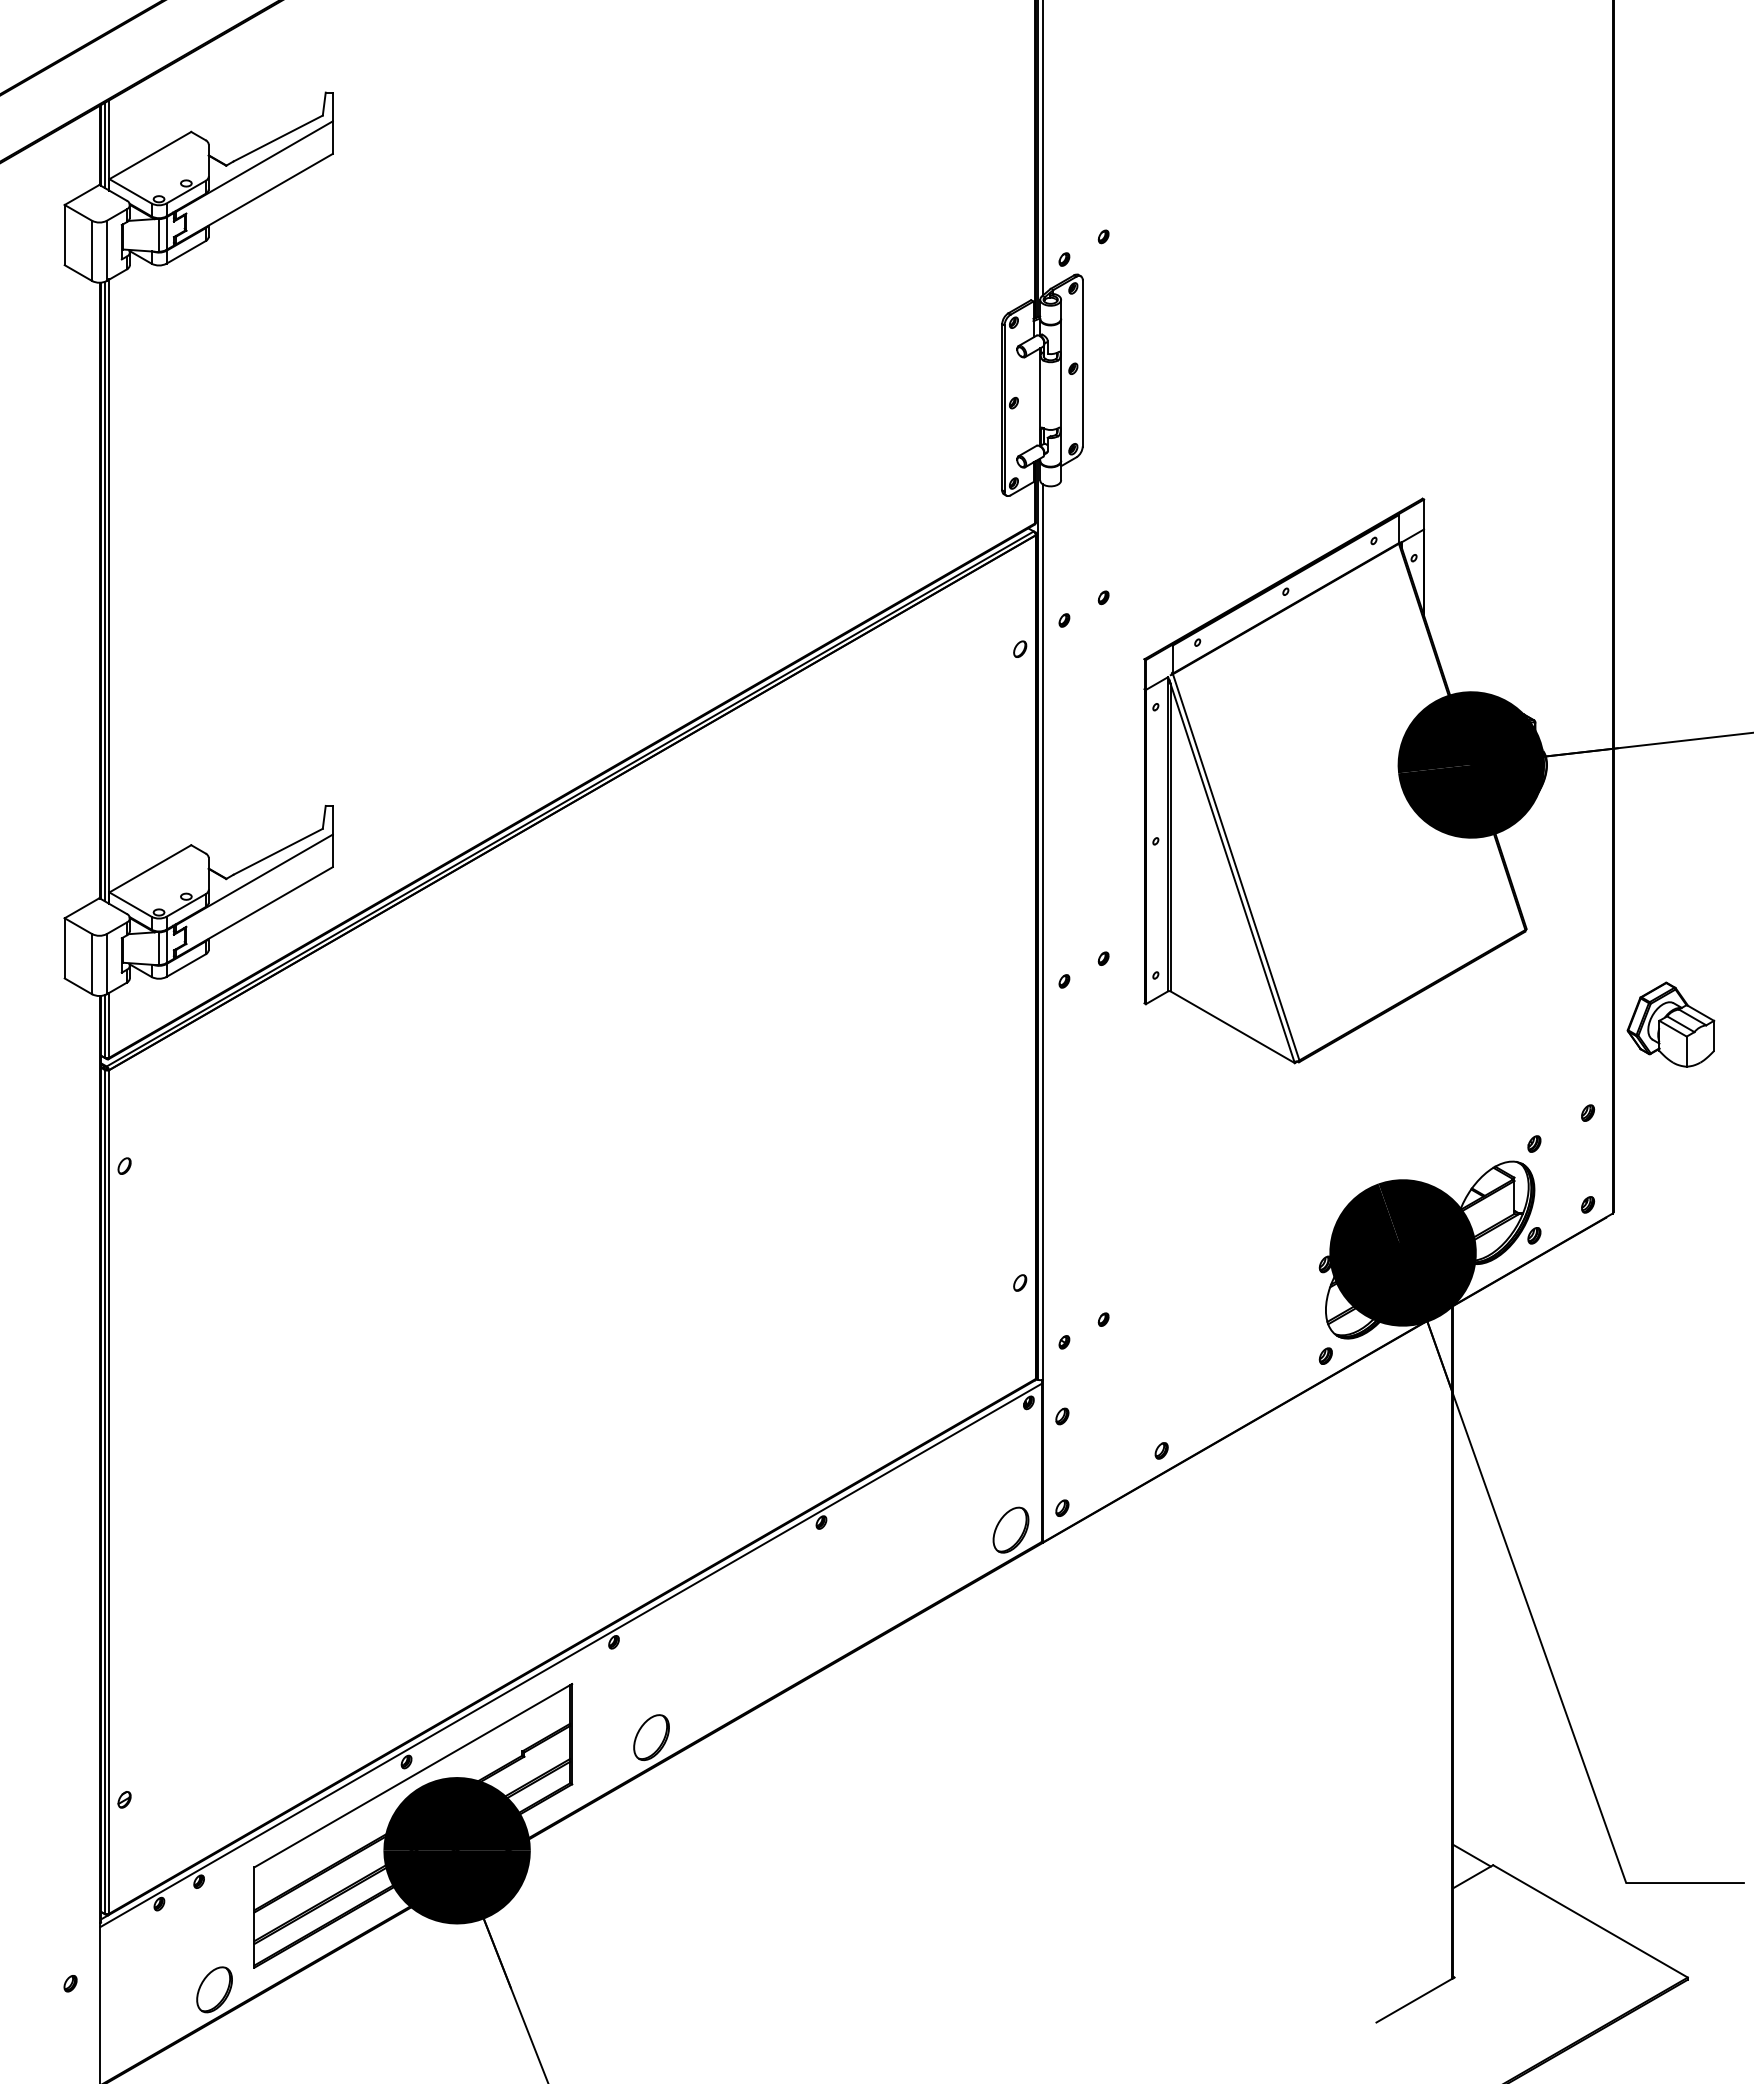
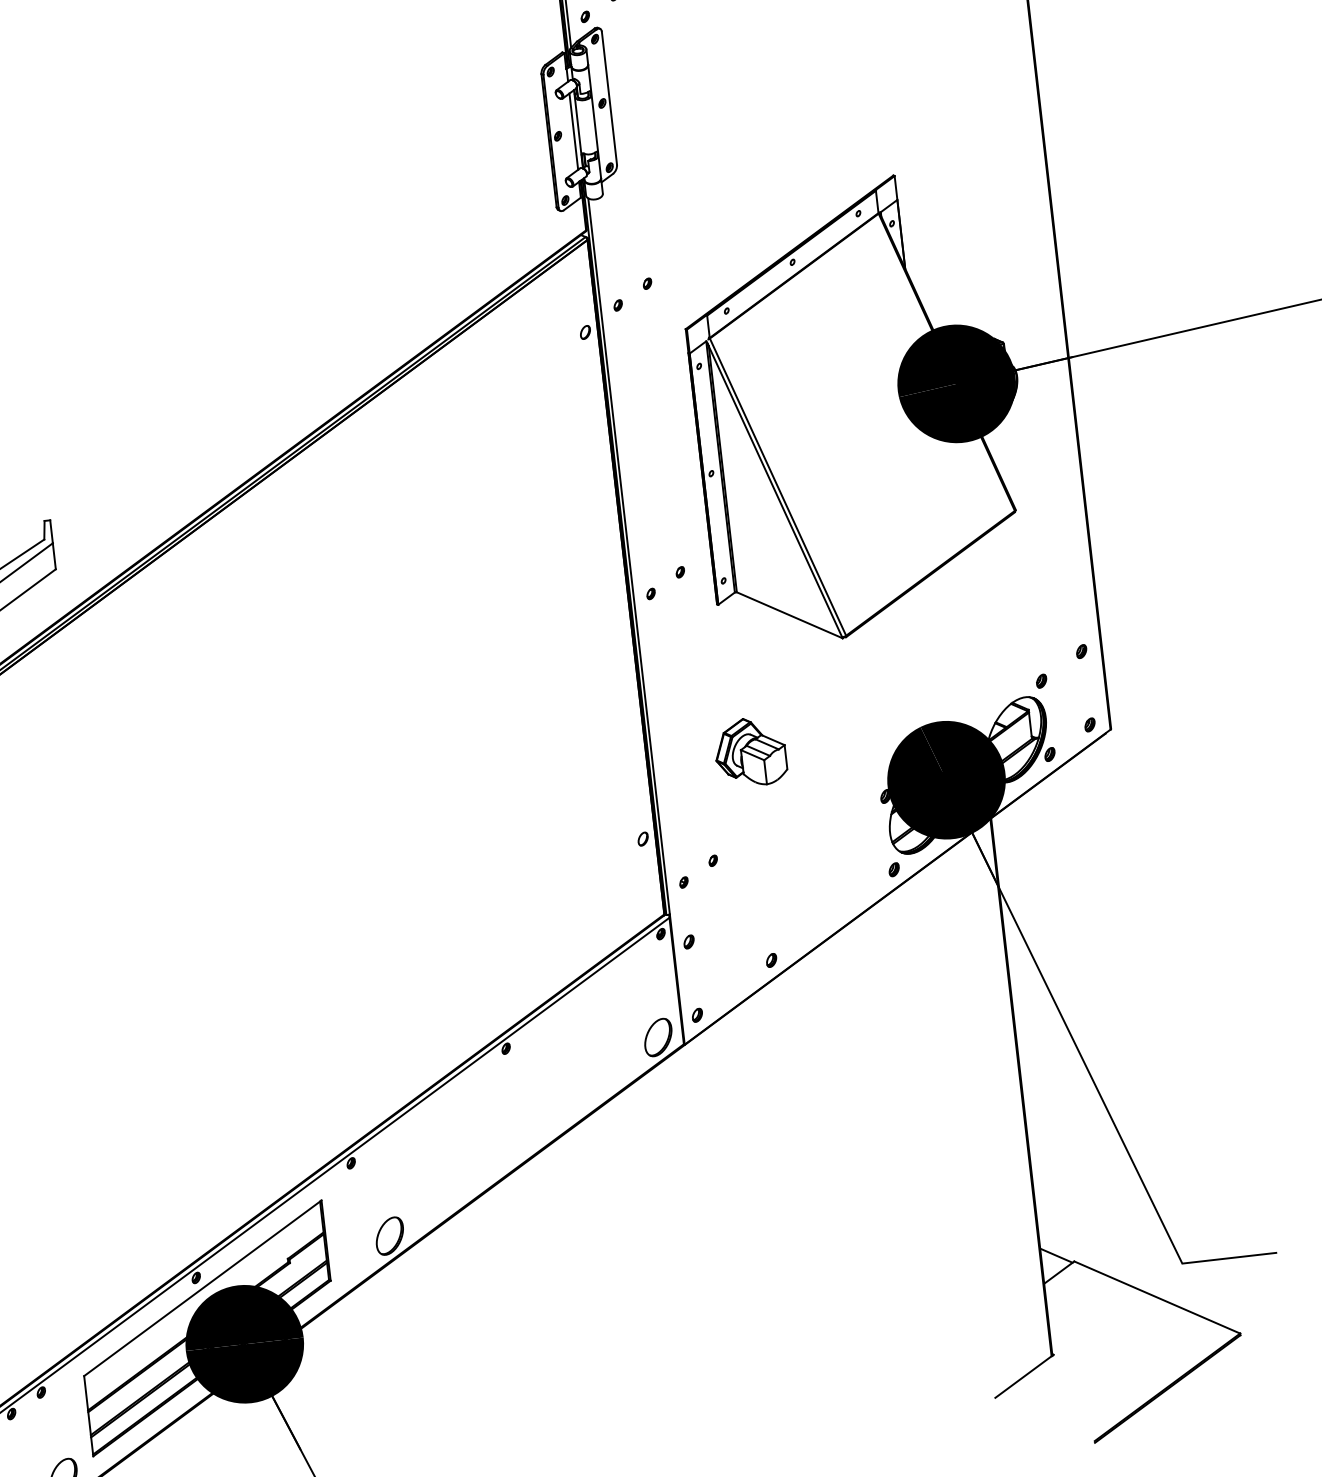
line: (1034, 399) -> (574, 131), added
part: (1670, 1024) -> (750, 752), moved

